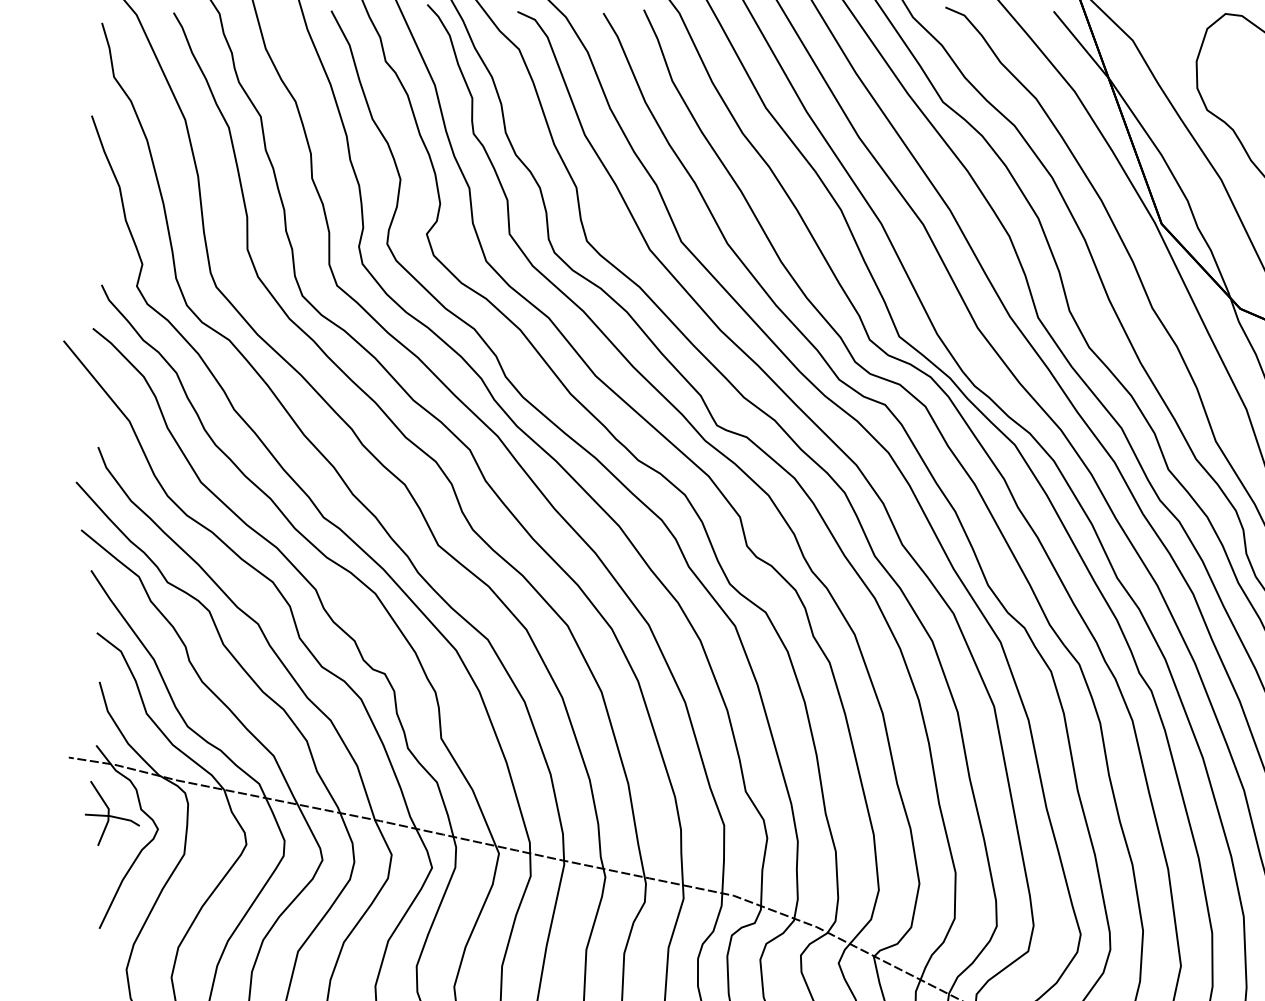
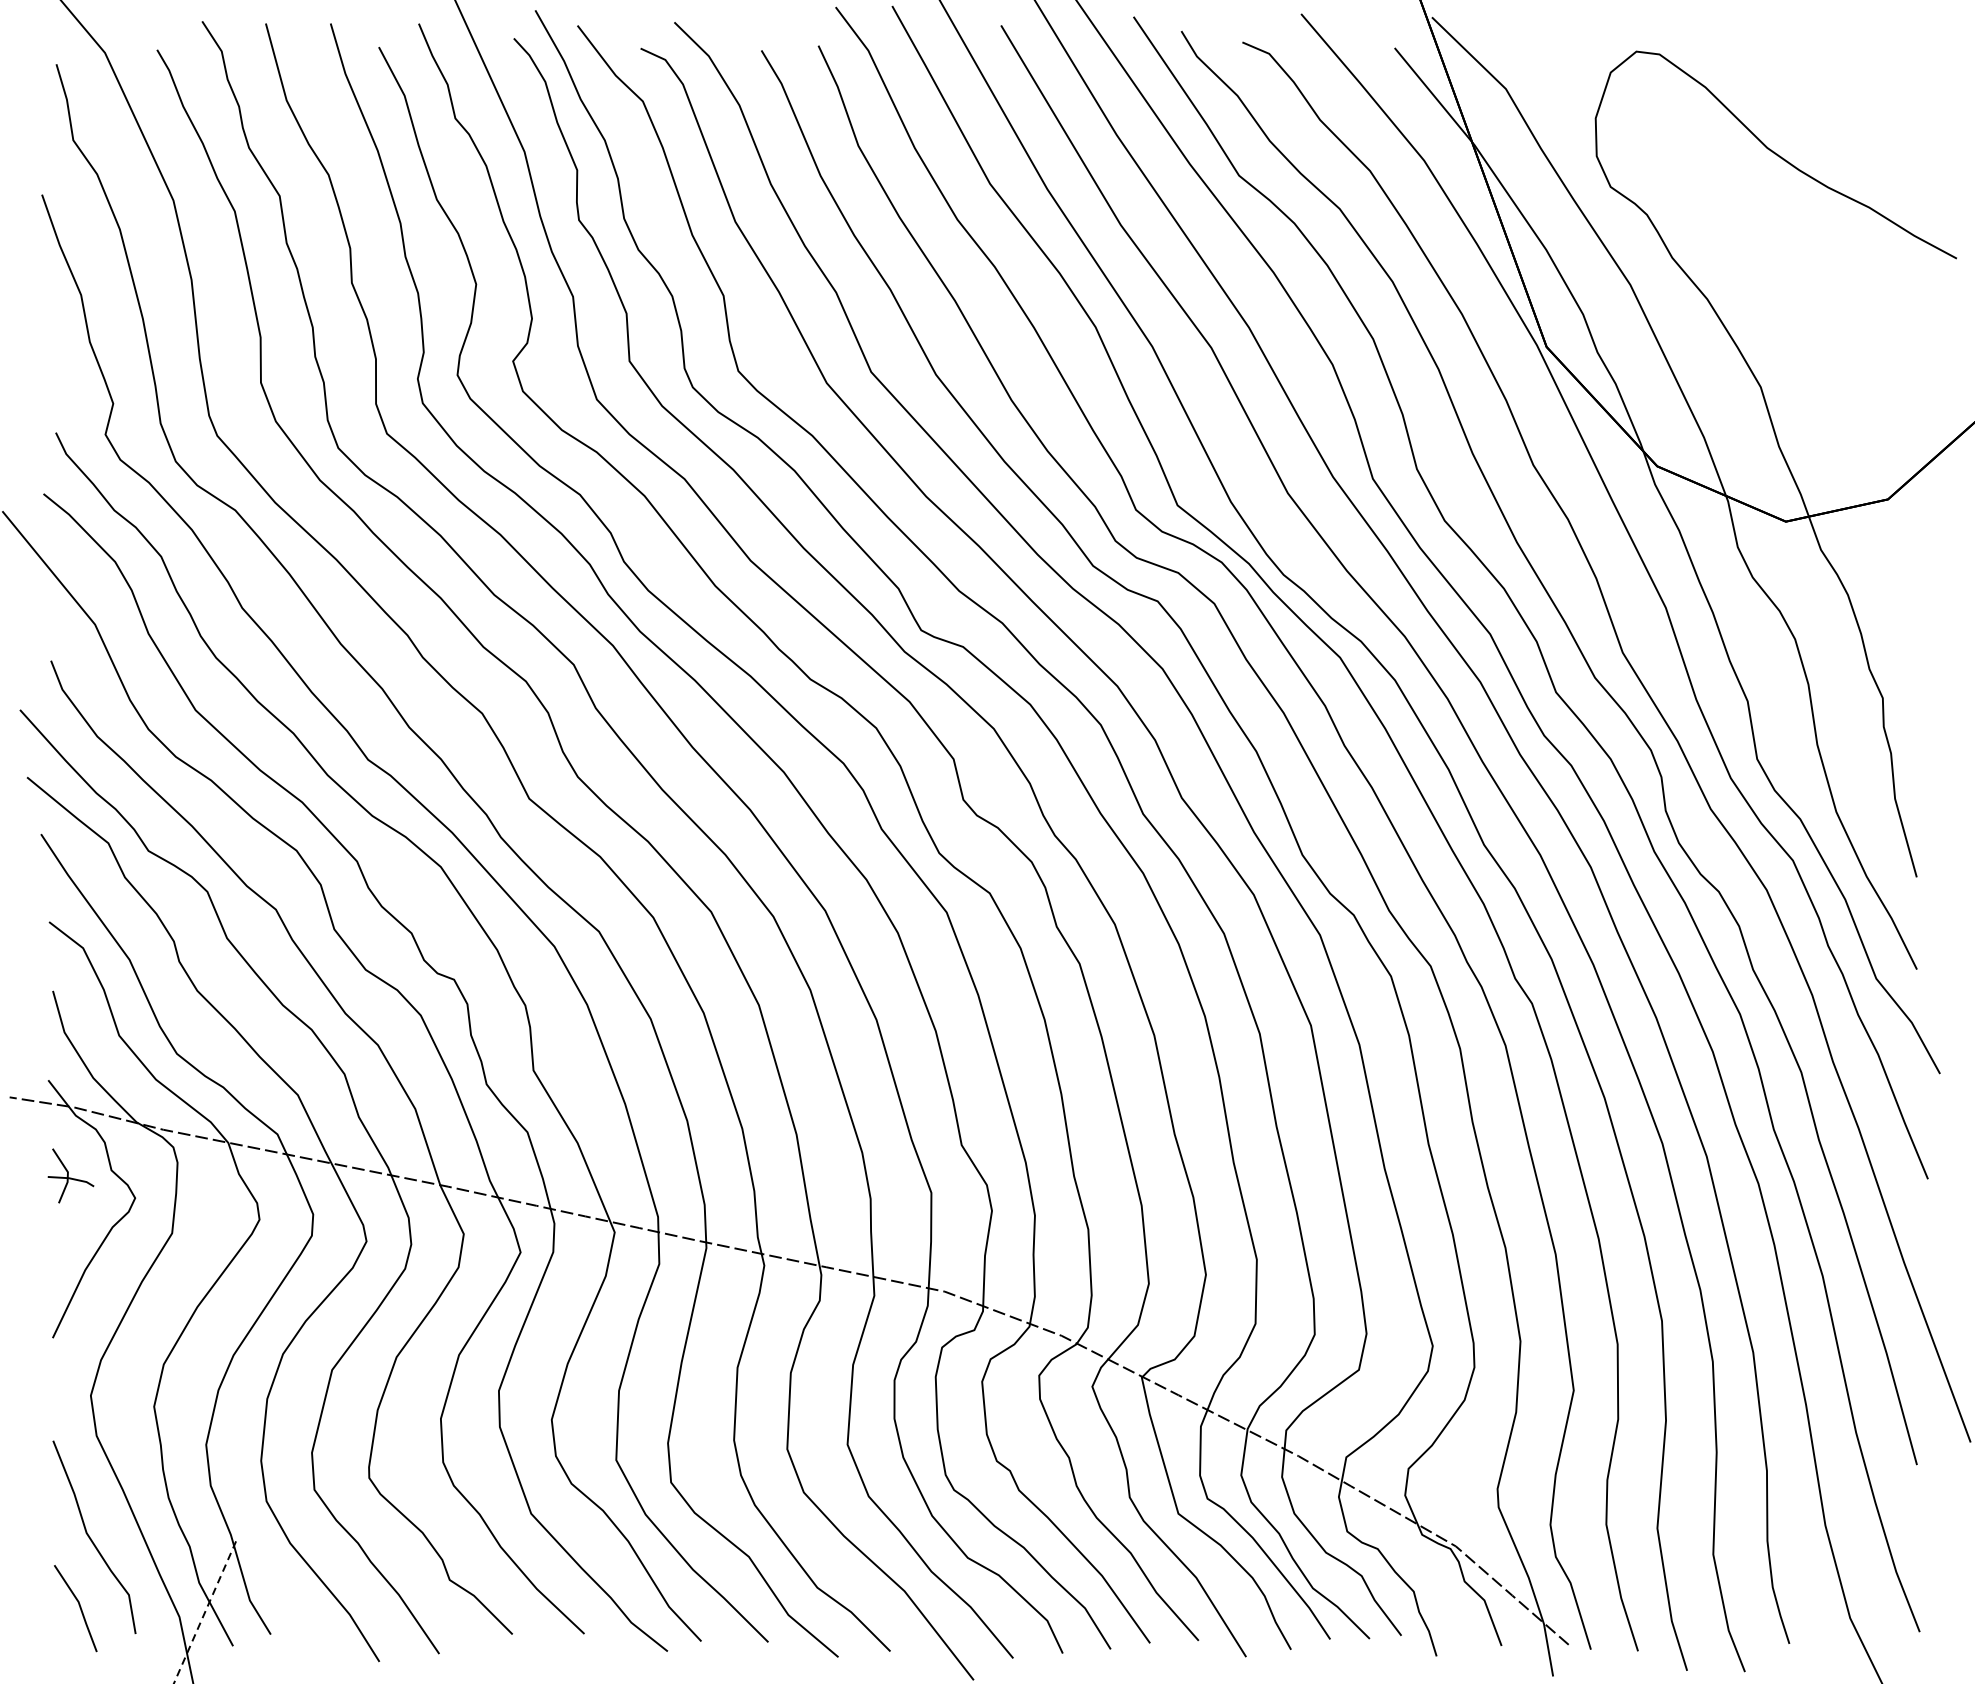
part: (112, 813) -> (70, 1175), size x0.6

